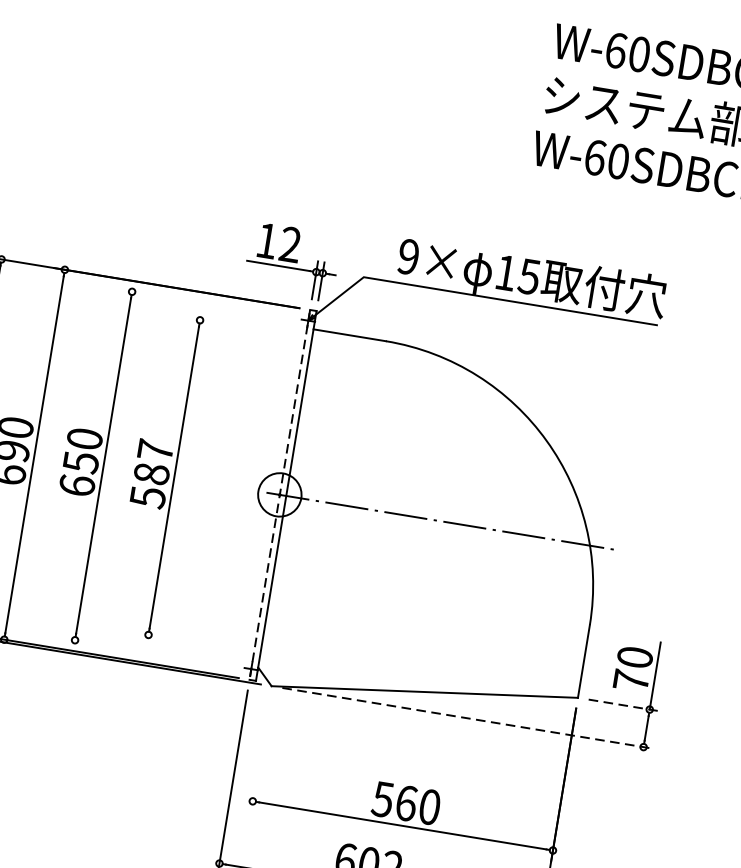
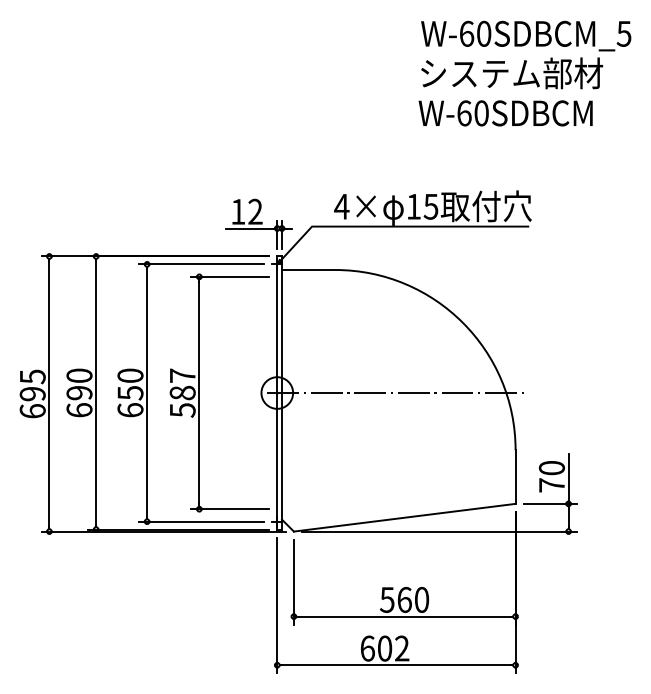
text: (408, 256) -> (341, 206), 9× -> 4×
line: (205, 304) -> (201, 264), added
line: (242, 326) -> (230, 276), added
line: (280, 495) -> (277, 393), dashed -> solid
line: (190, 642) -> (230, 509), added
line: (148, 652) -> (201, 521), added
line: (625, 705) -> (550, 503), dashed -> solid
line: (468, 718) -> (439, 531), dashed -> solid
line: (259, 753) -> (293, 581), added

